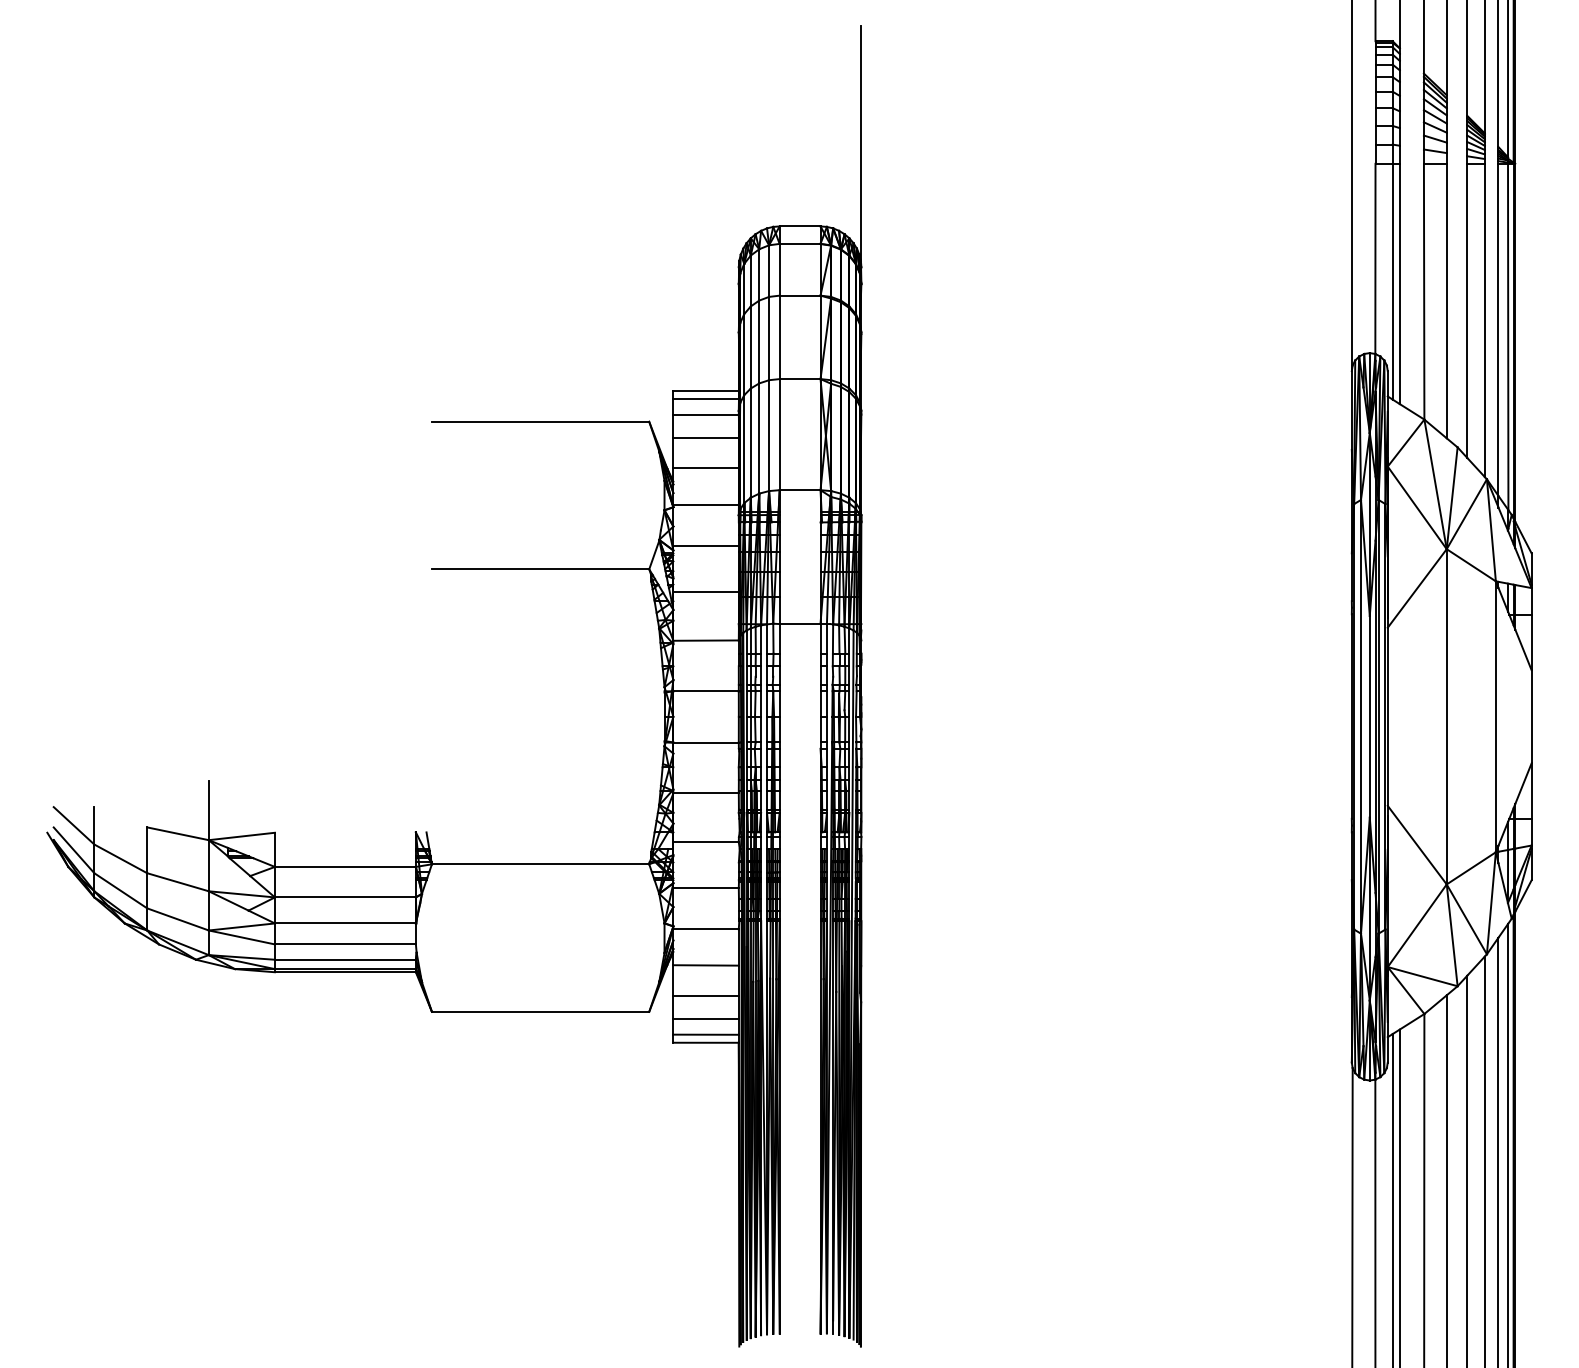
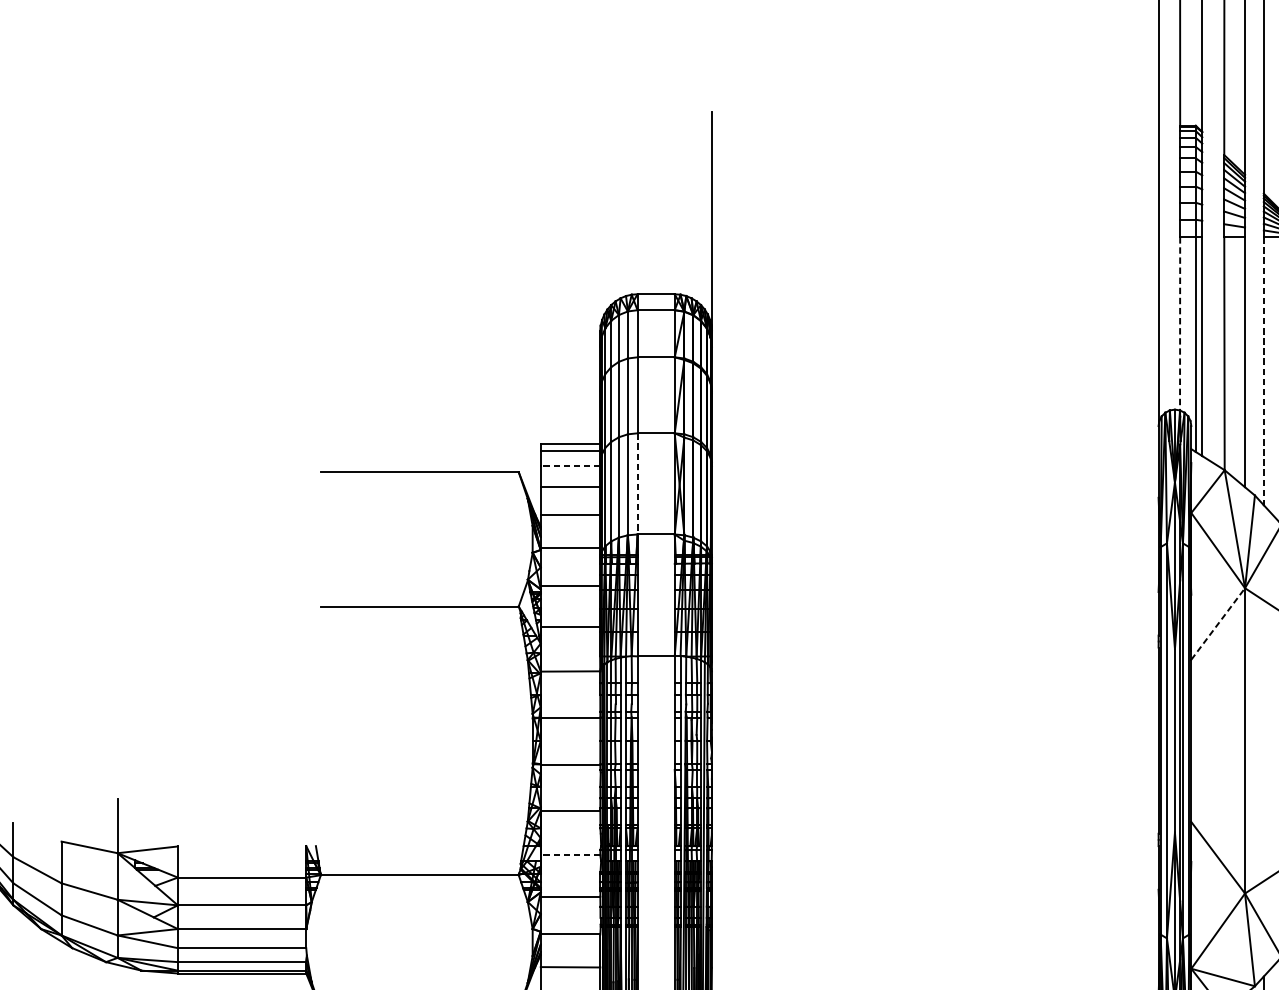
line: (1375, 259) -> (1180, 324), solid -> dashed
line: (1467, 311) -> (1263, 371), solid -> dashed
line: (706, 414) -> (570, 465), solid -> dashed
line: (779, 434) -> (637, 483), solid -> dashed
line: (1417, 588) -> (1218, 624), solid -> dashed
line: (706, 842) -> (570, 855), solid -> dashed

